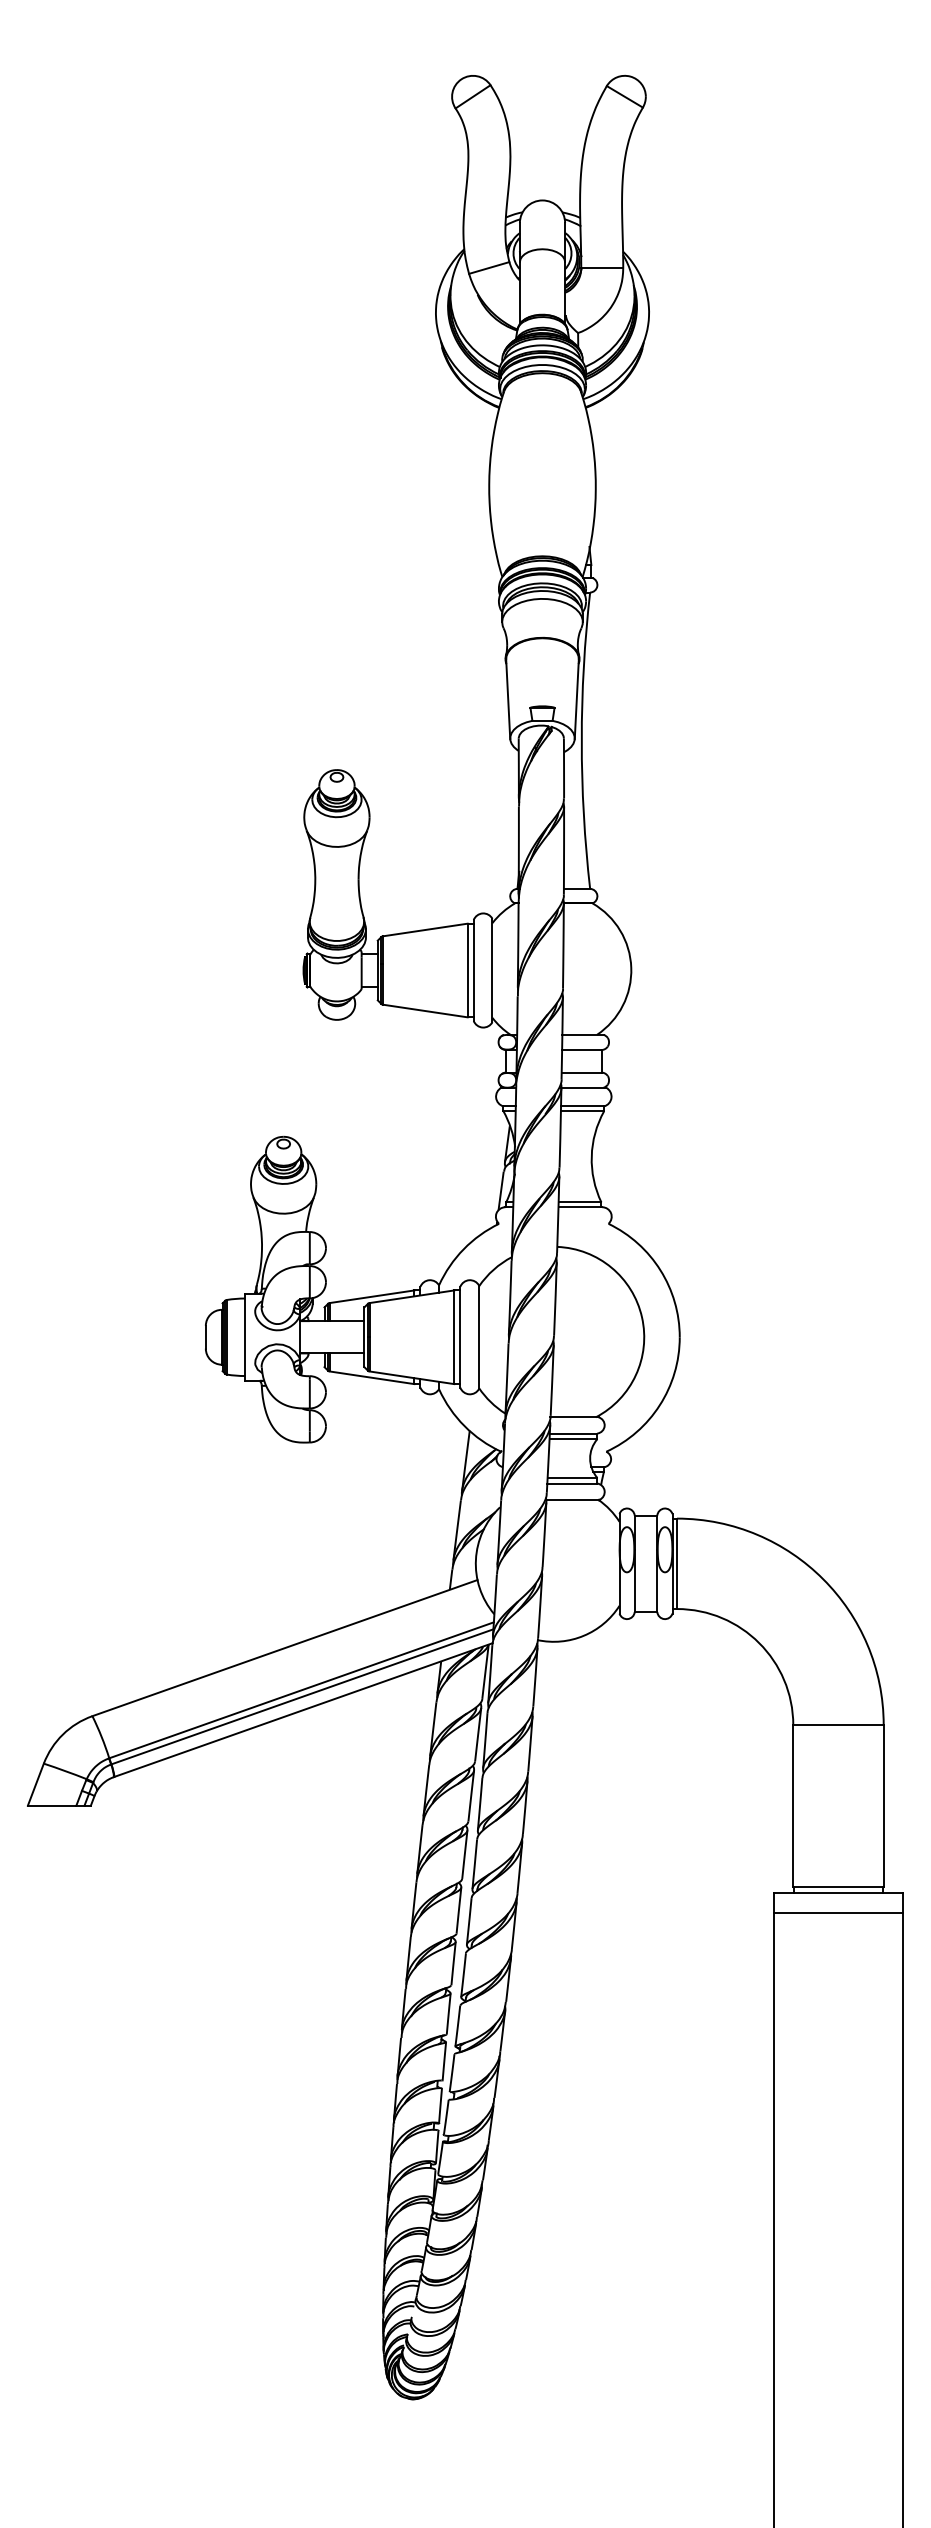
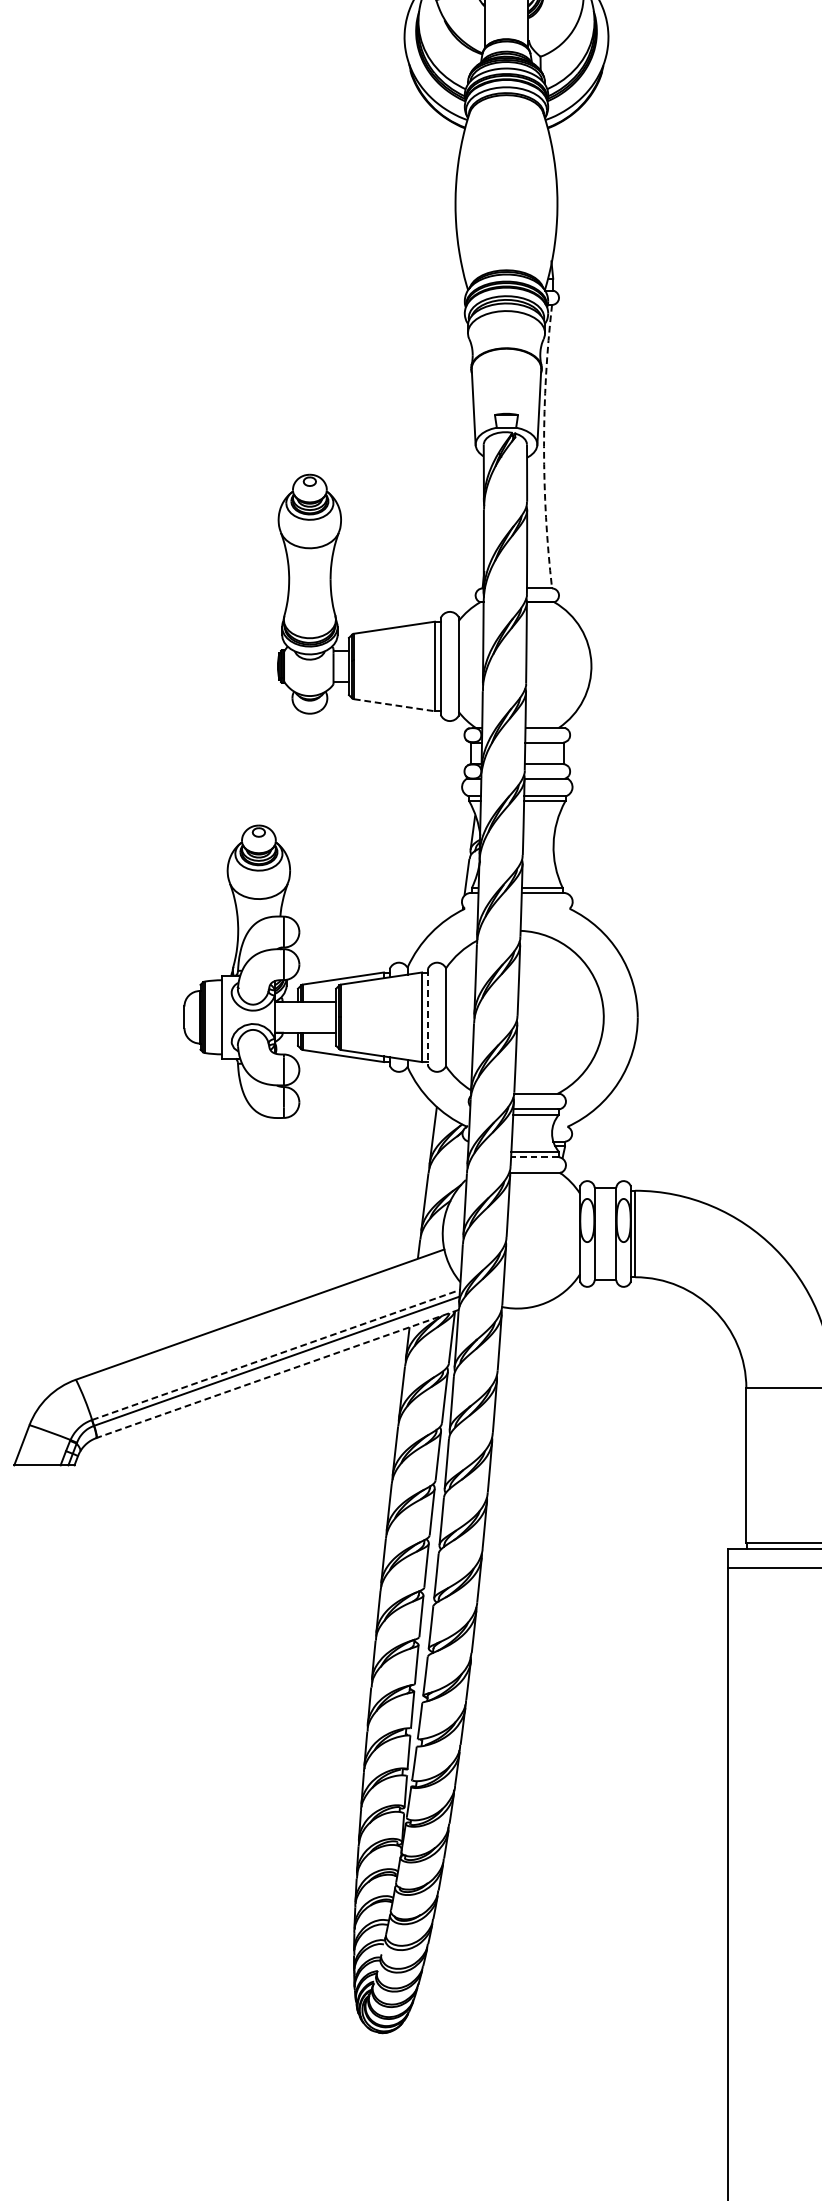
arc: (581, 740) -> (543, 446), solid -> dashed
line: (425, 1011) -> (394, 705), solid -> dashed
line: (460, 1337) -> (428, 1017), solid -> dashed
line: (572, 1483) -> (535, 1157), solid -> dashed
line: (301, 1690) -> (275, 1355), solid -> dashed
line: (303, 1710) -> (277, 1374), solid -> dashed

